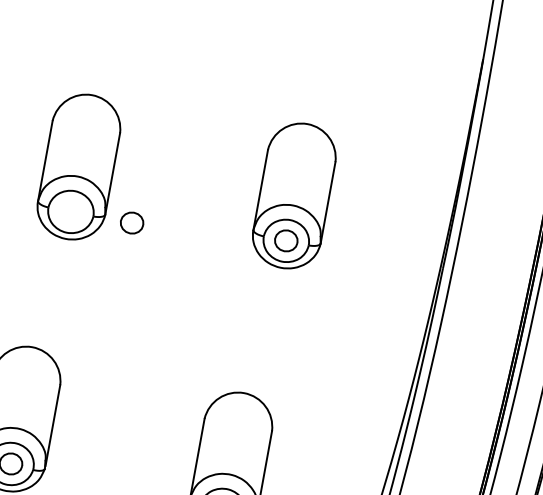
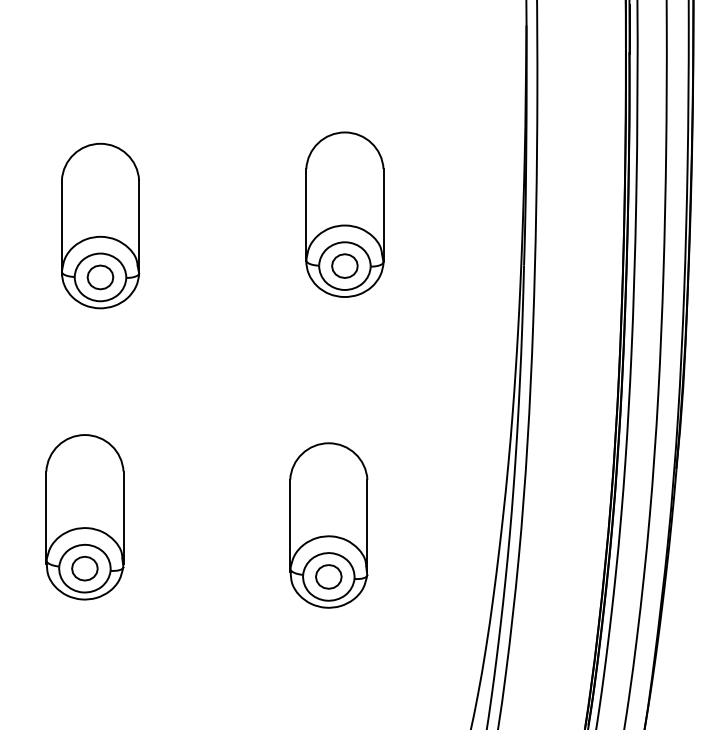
part: (132, 223) -> (100, 277), moved

